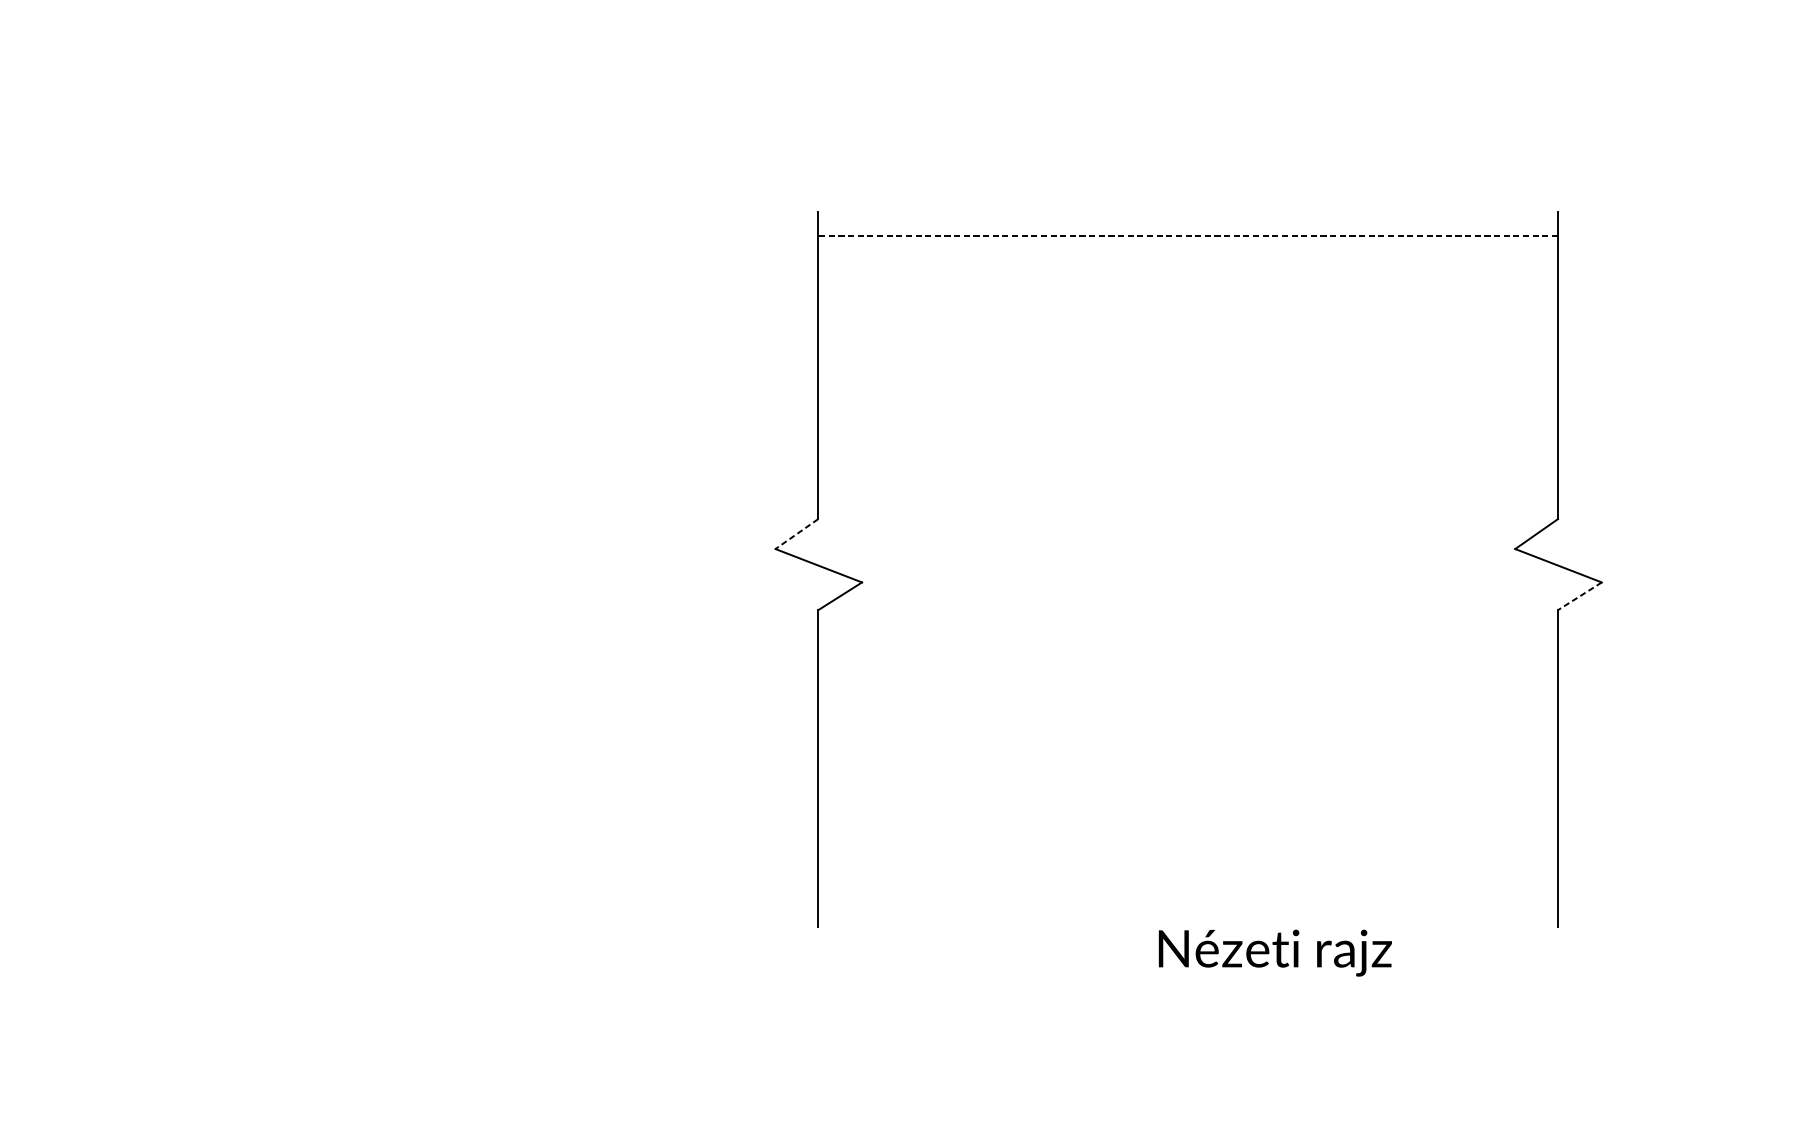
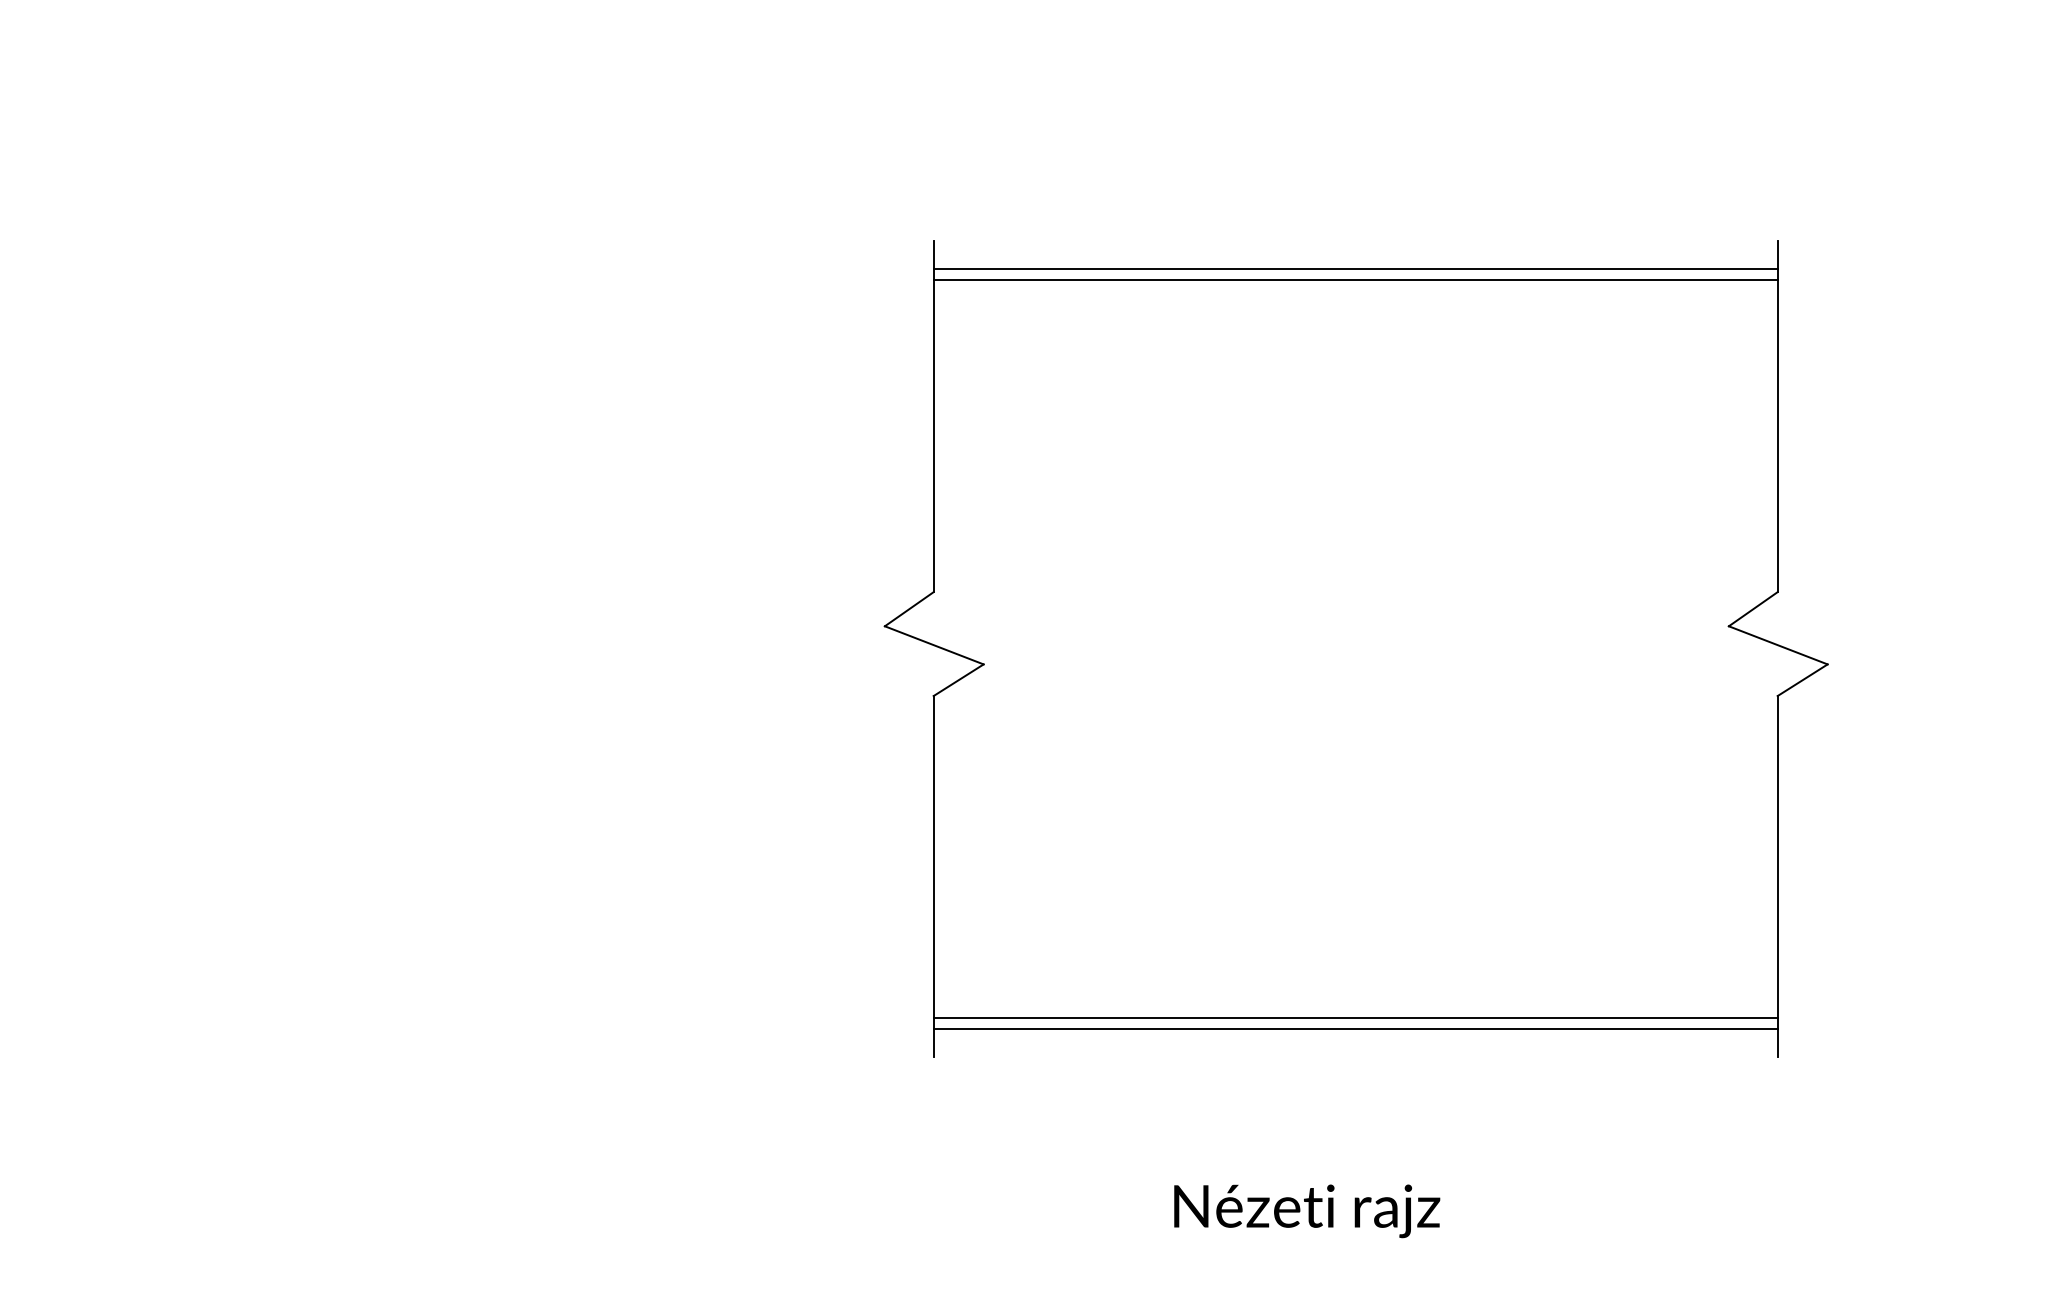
line: (1187, 236) -> (1355, 269), dashed -> solid
line: (1187, 245) -> (1355, 280), added
line: (797, 534) -> (909, 609), dashed -> solid
line: (1579, 596) -> (1802, 680), dashed -> solid
line: (1187, 892) -> (1355, 1018), added
line: (1187, 901) -> (1355, 1028), added
text: (1275, 953) -> (1307, 1211), moved

